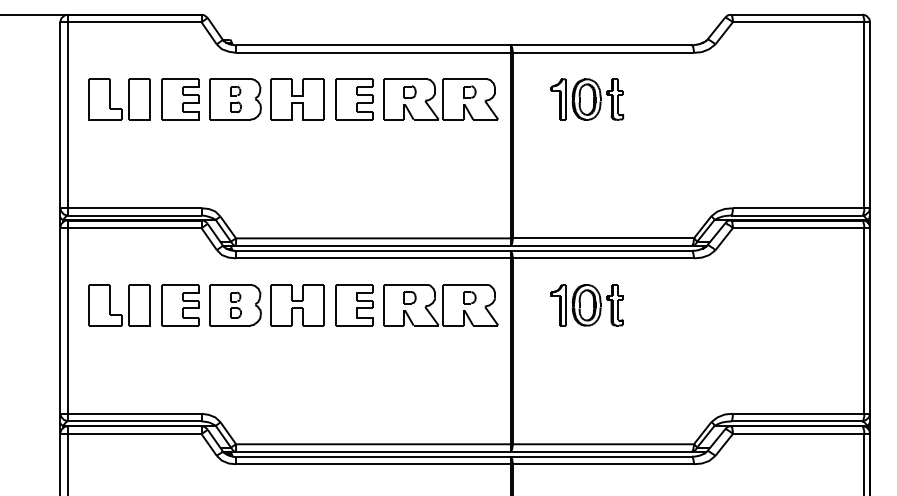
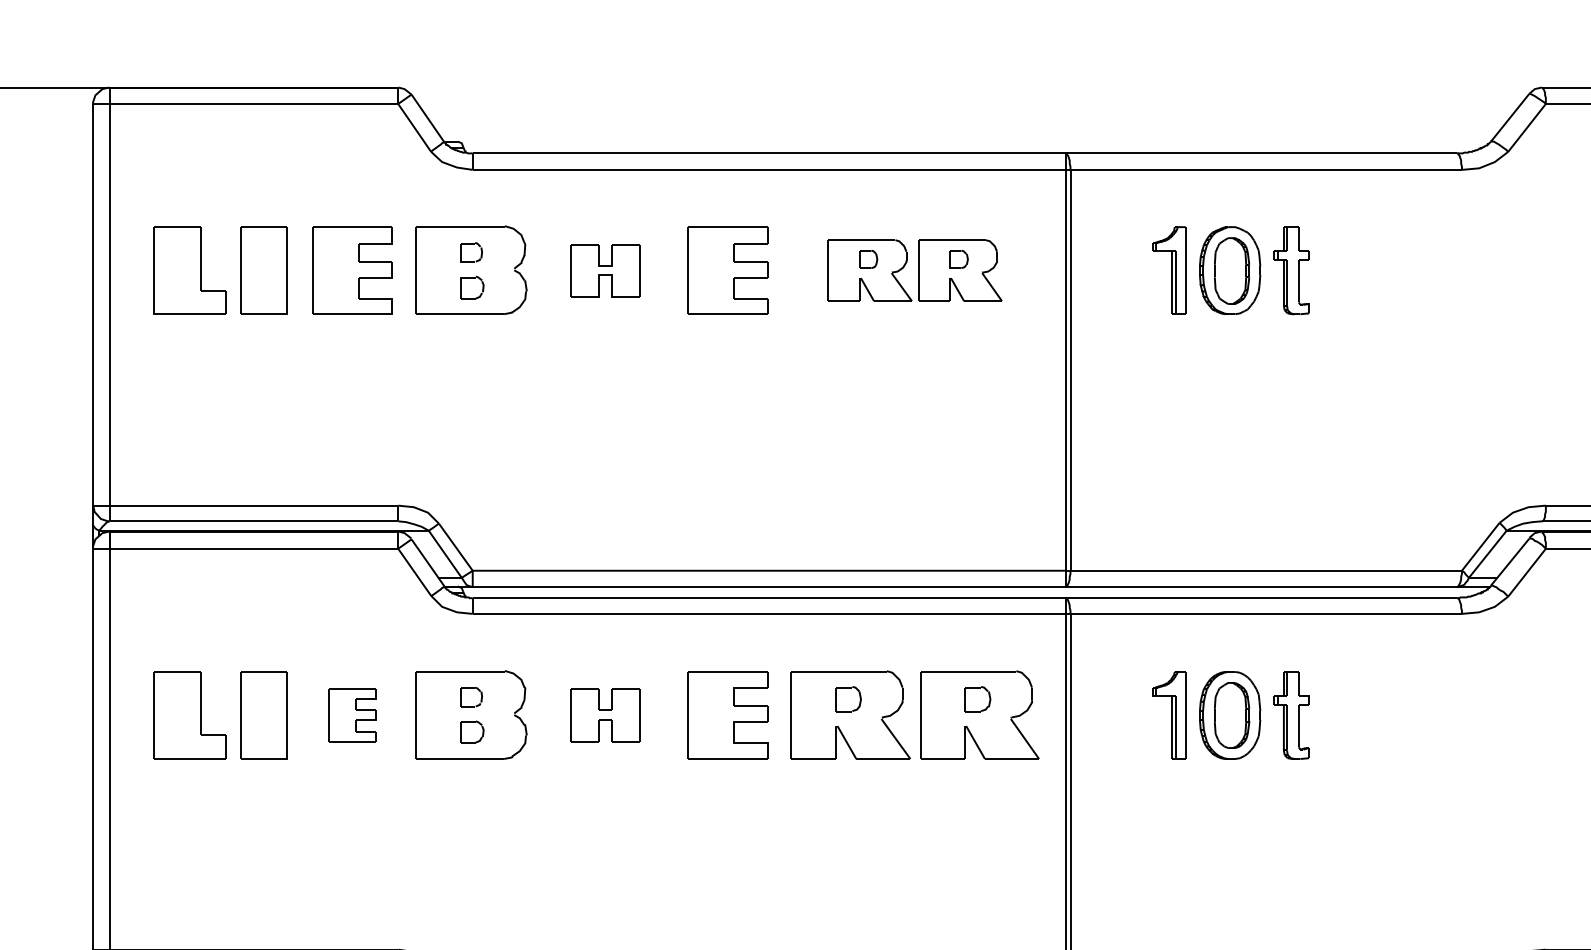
part: (297, 99) -> (605, 270), size x0.6
part: (440, 99) -> (914, 270), size x0.7
part: (180, 305) -> (352, 715), size x0.6
part: (297, 305) -> (605, 715), size x0.6

